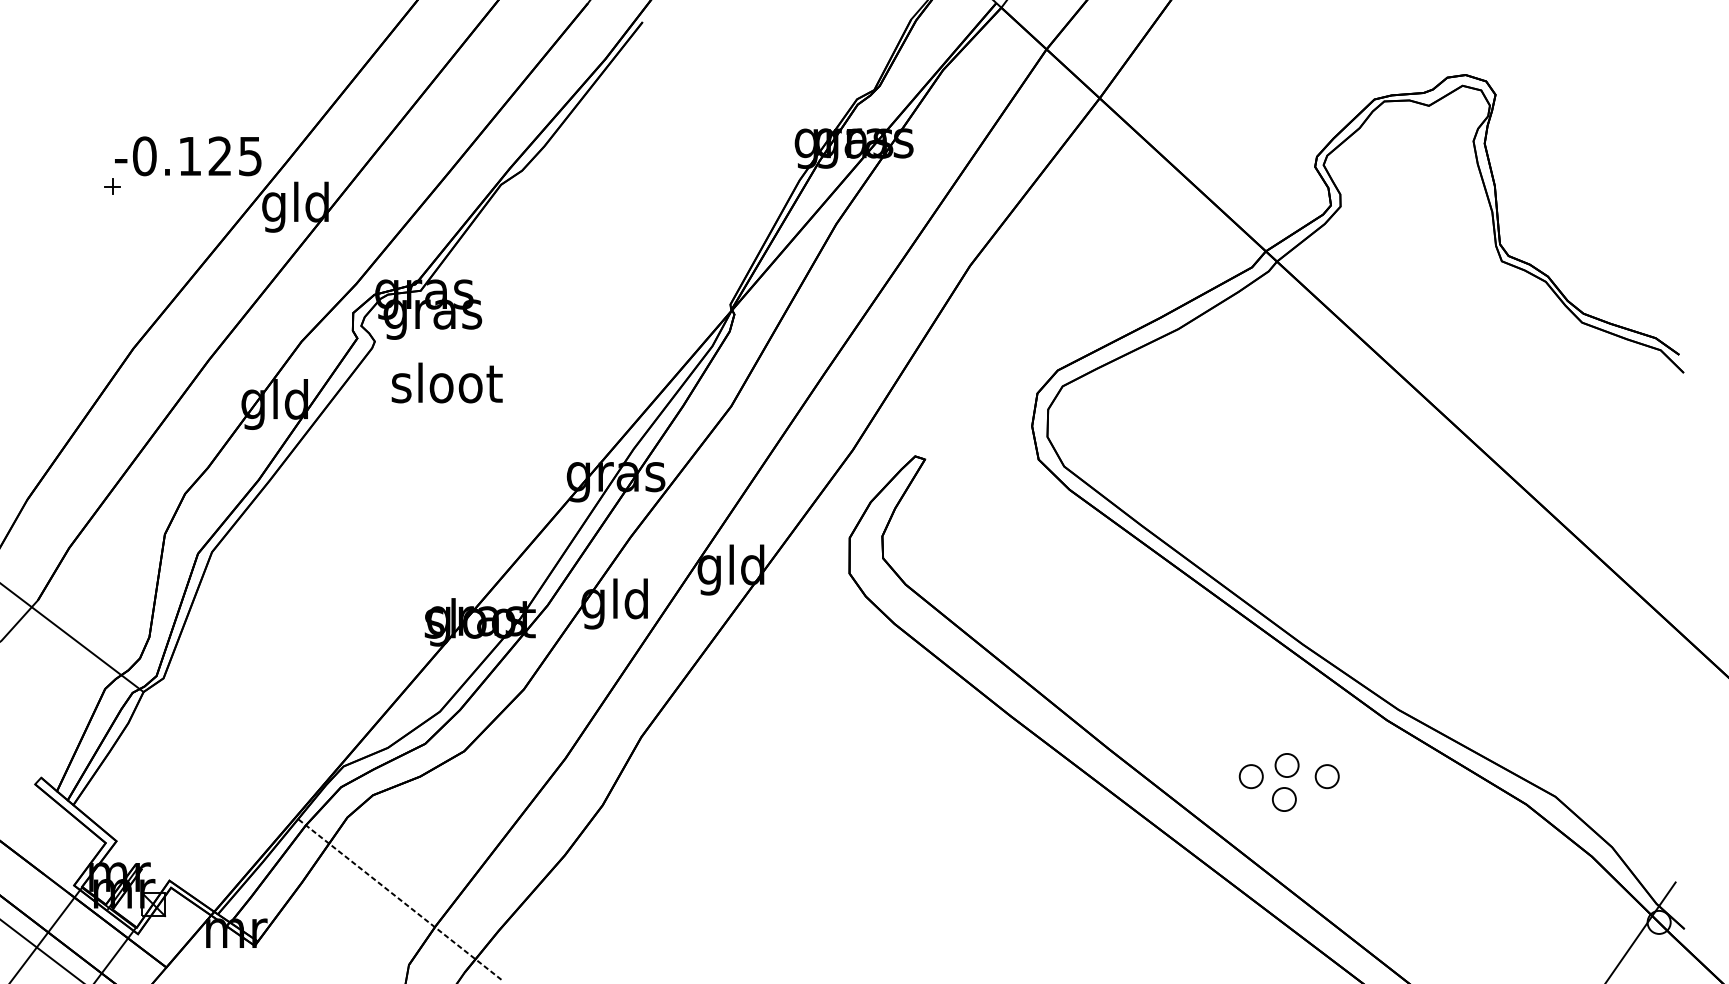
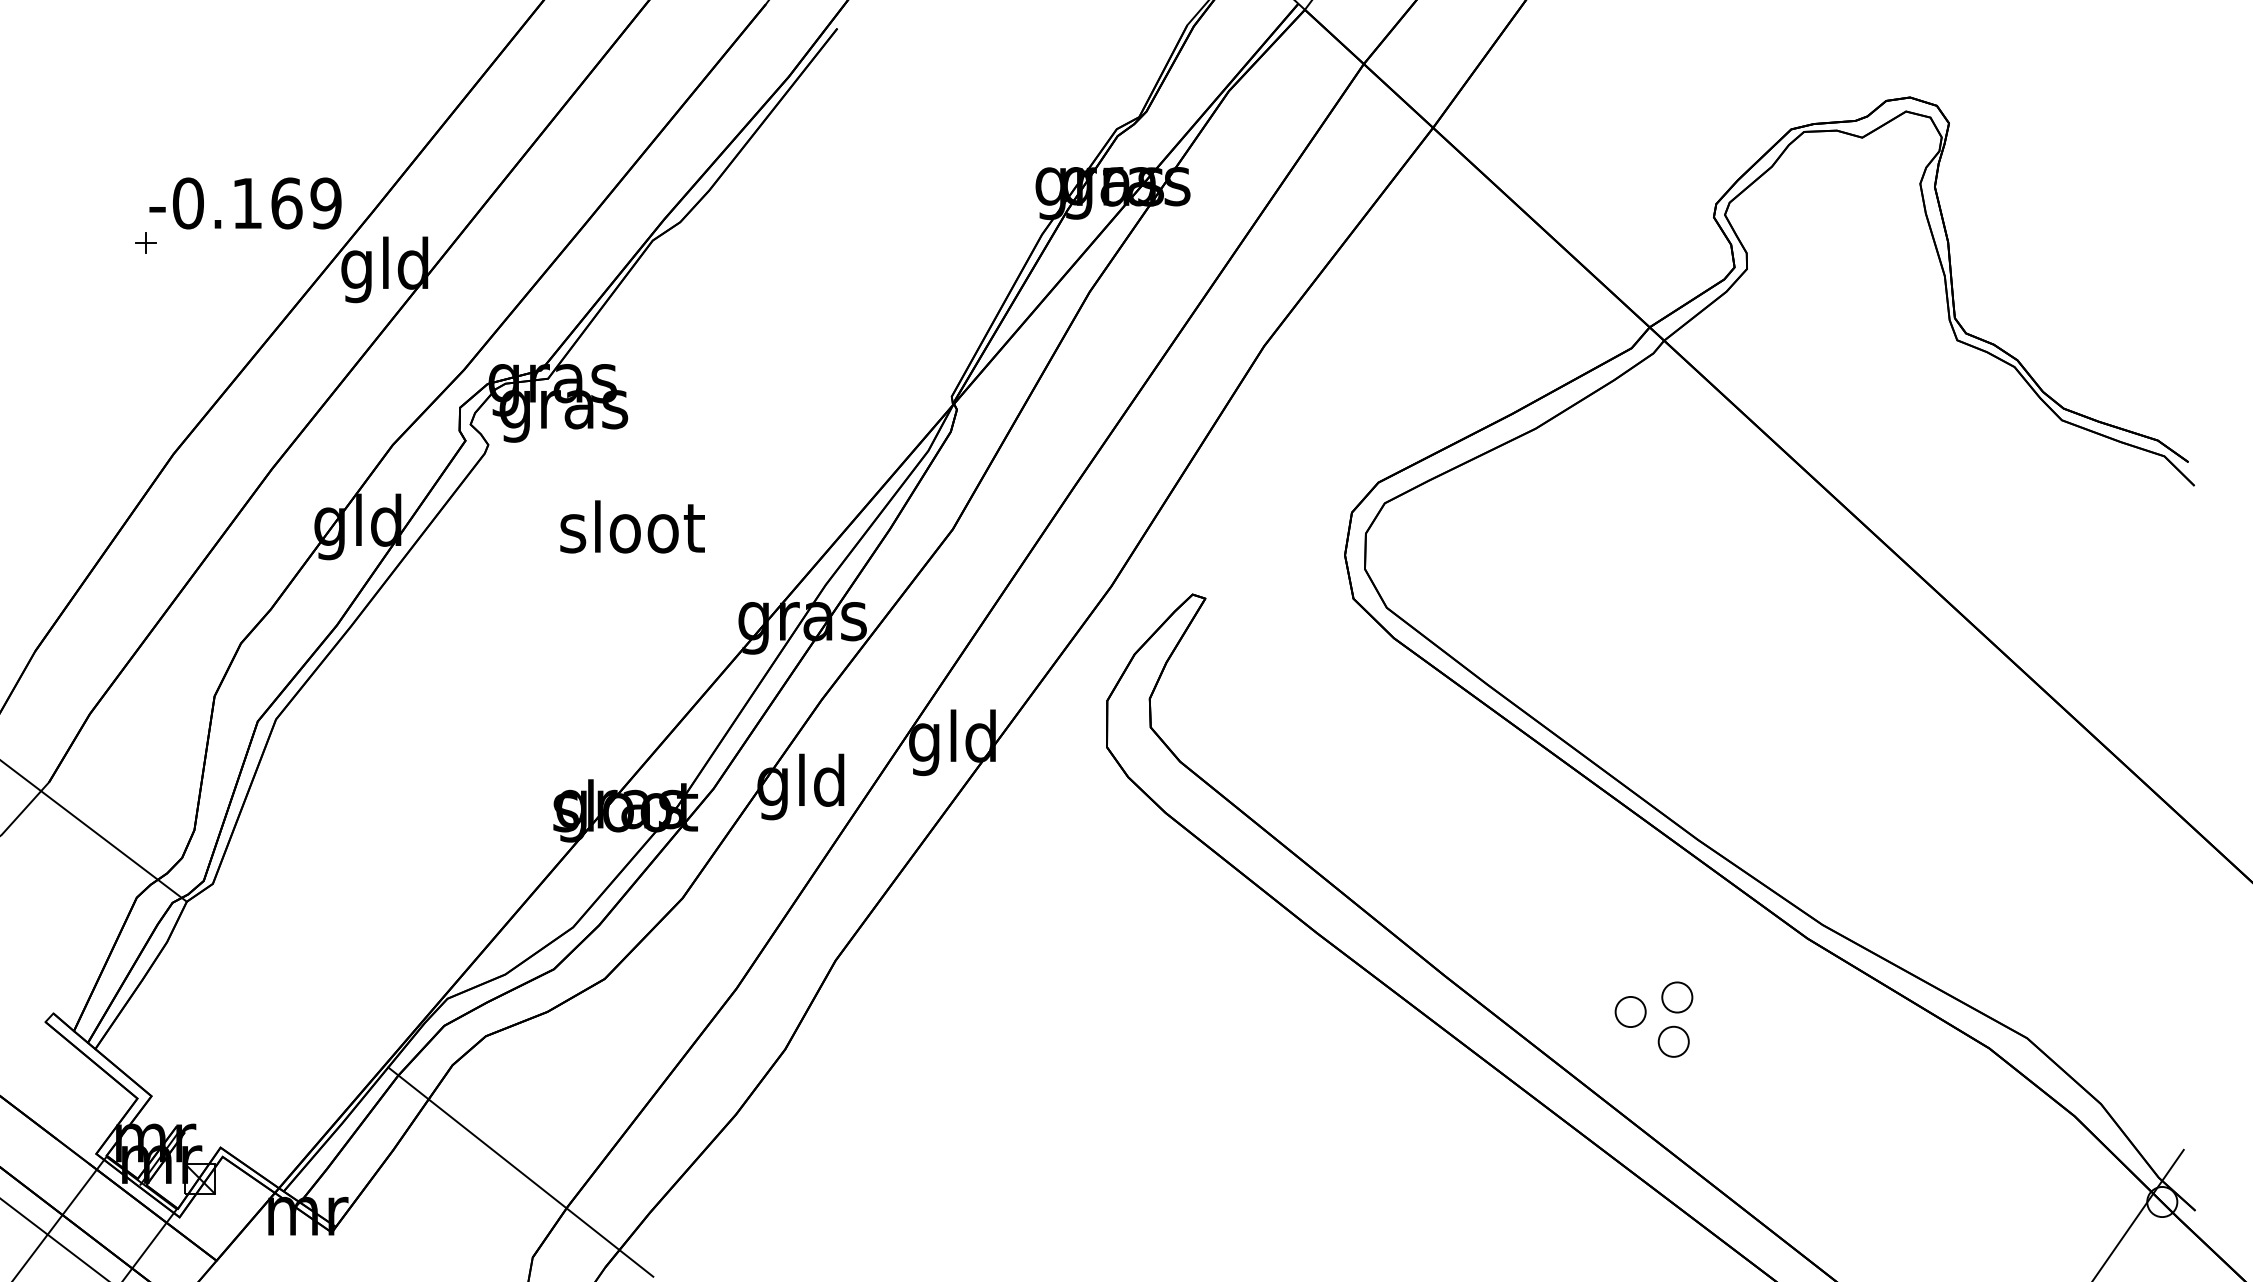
text: (235, 156) -> (306, 203), -0.125 -> -0.169
text: (447, 382) -> (632, 526), moved
part: (1327, 776) -> (1729, 1011), removed
line: (399, 899) -> (520, 1172), dashed -> solid

